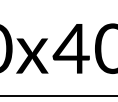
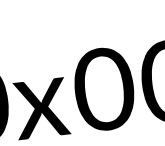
text: (70, 48) -> (102, 89), 4 -> 0

